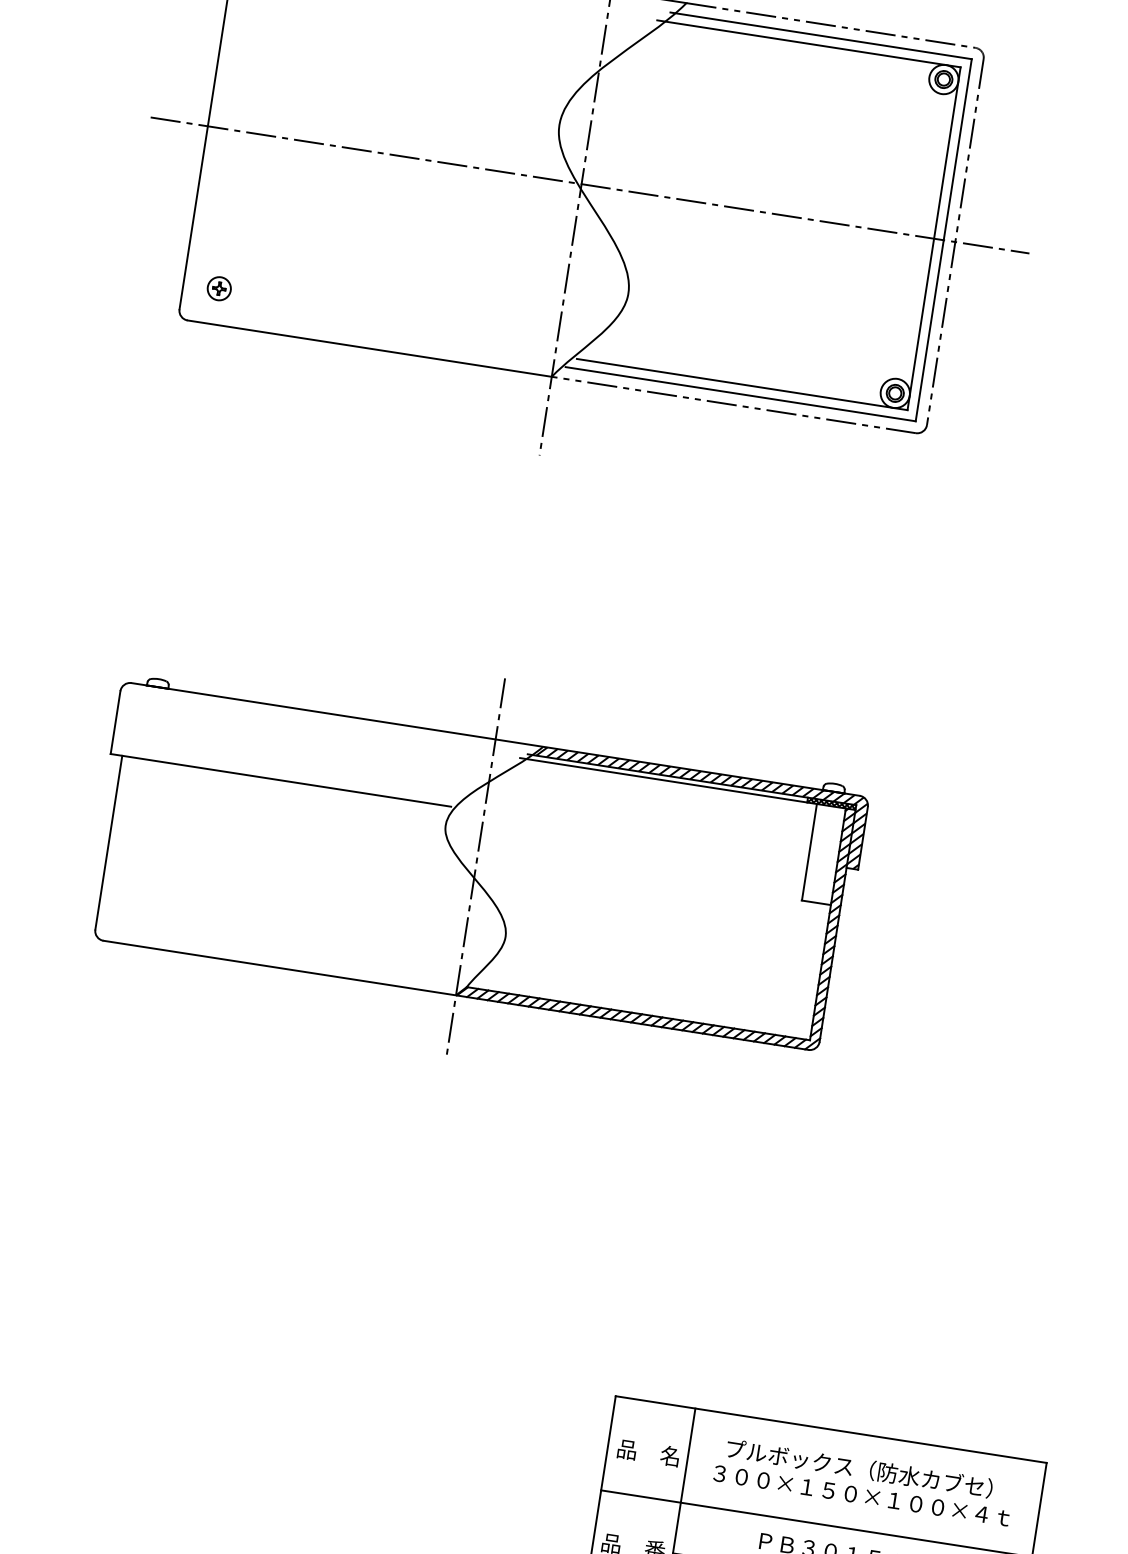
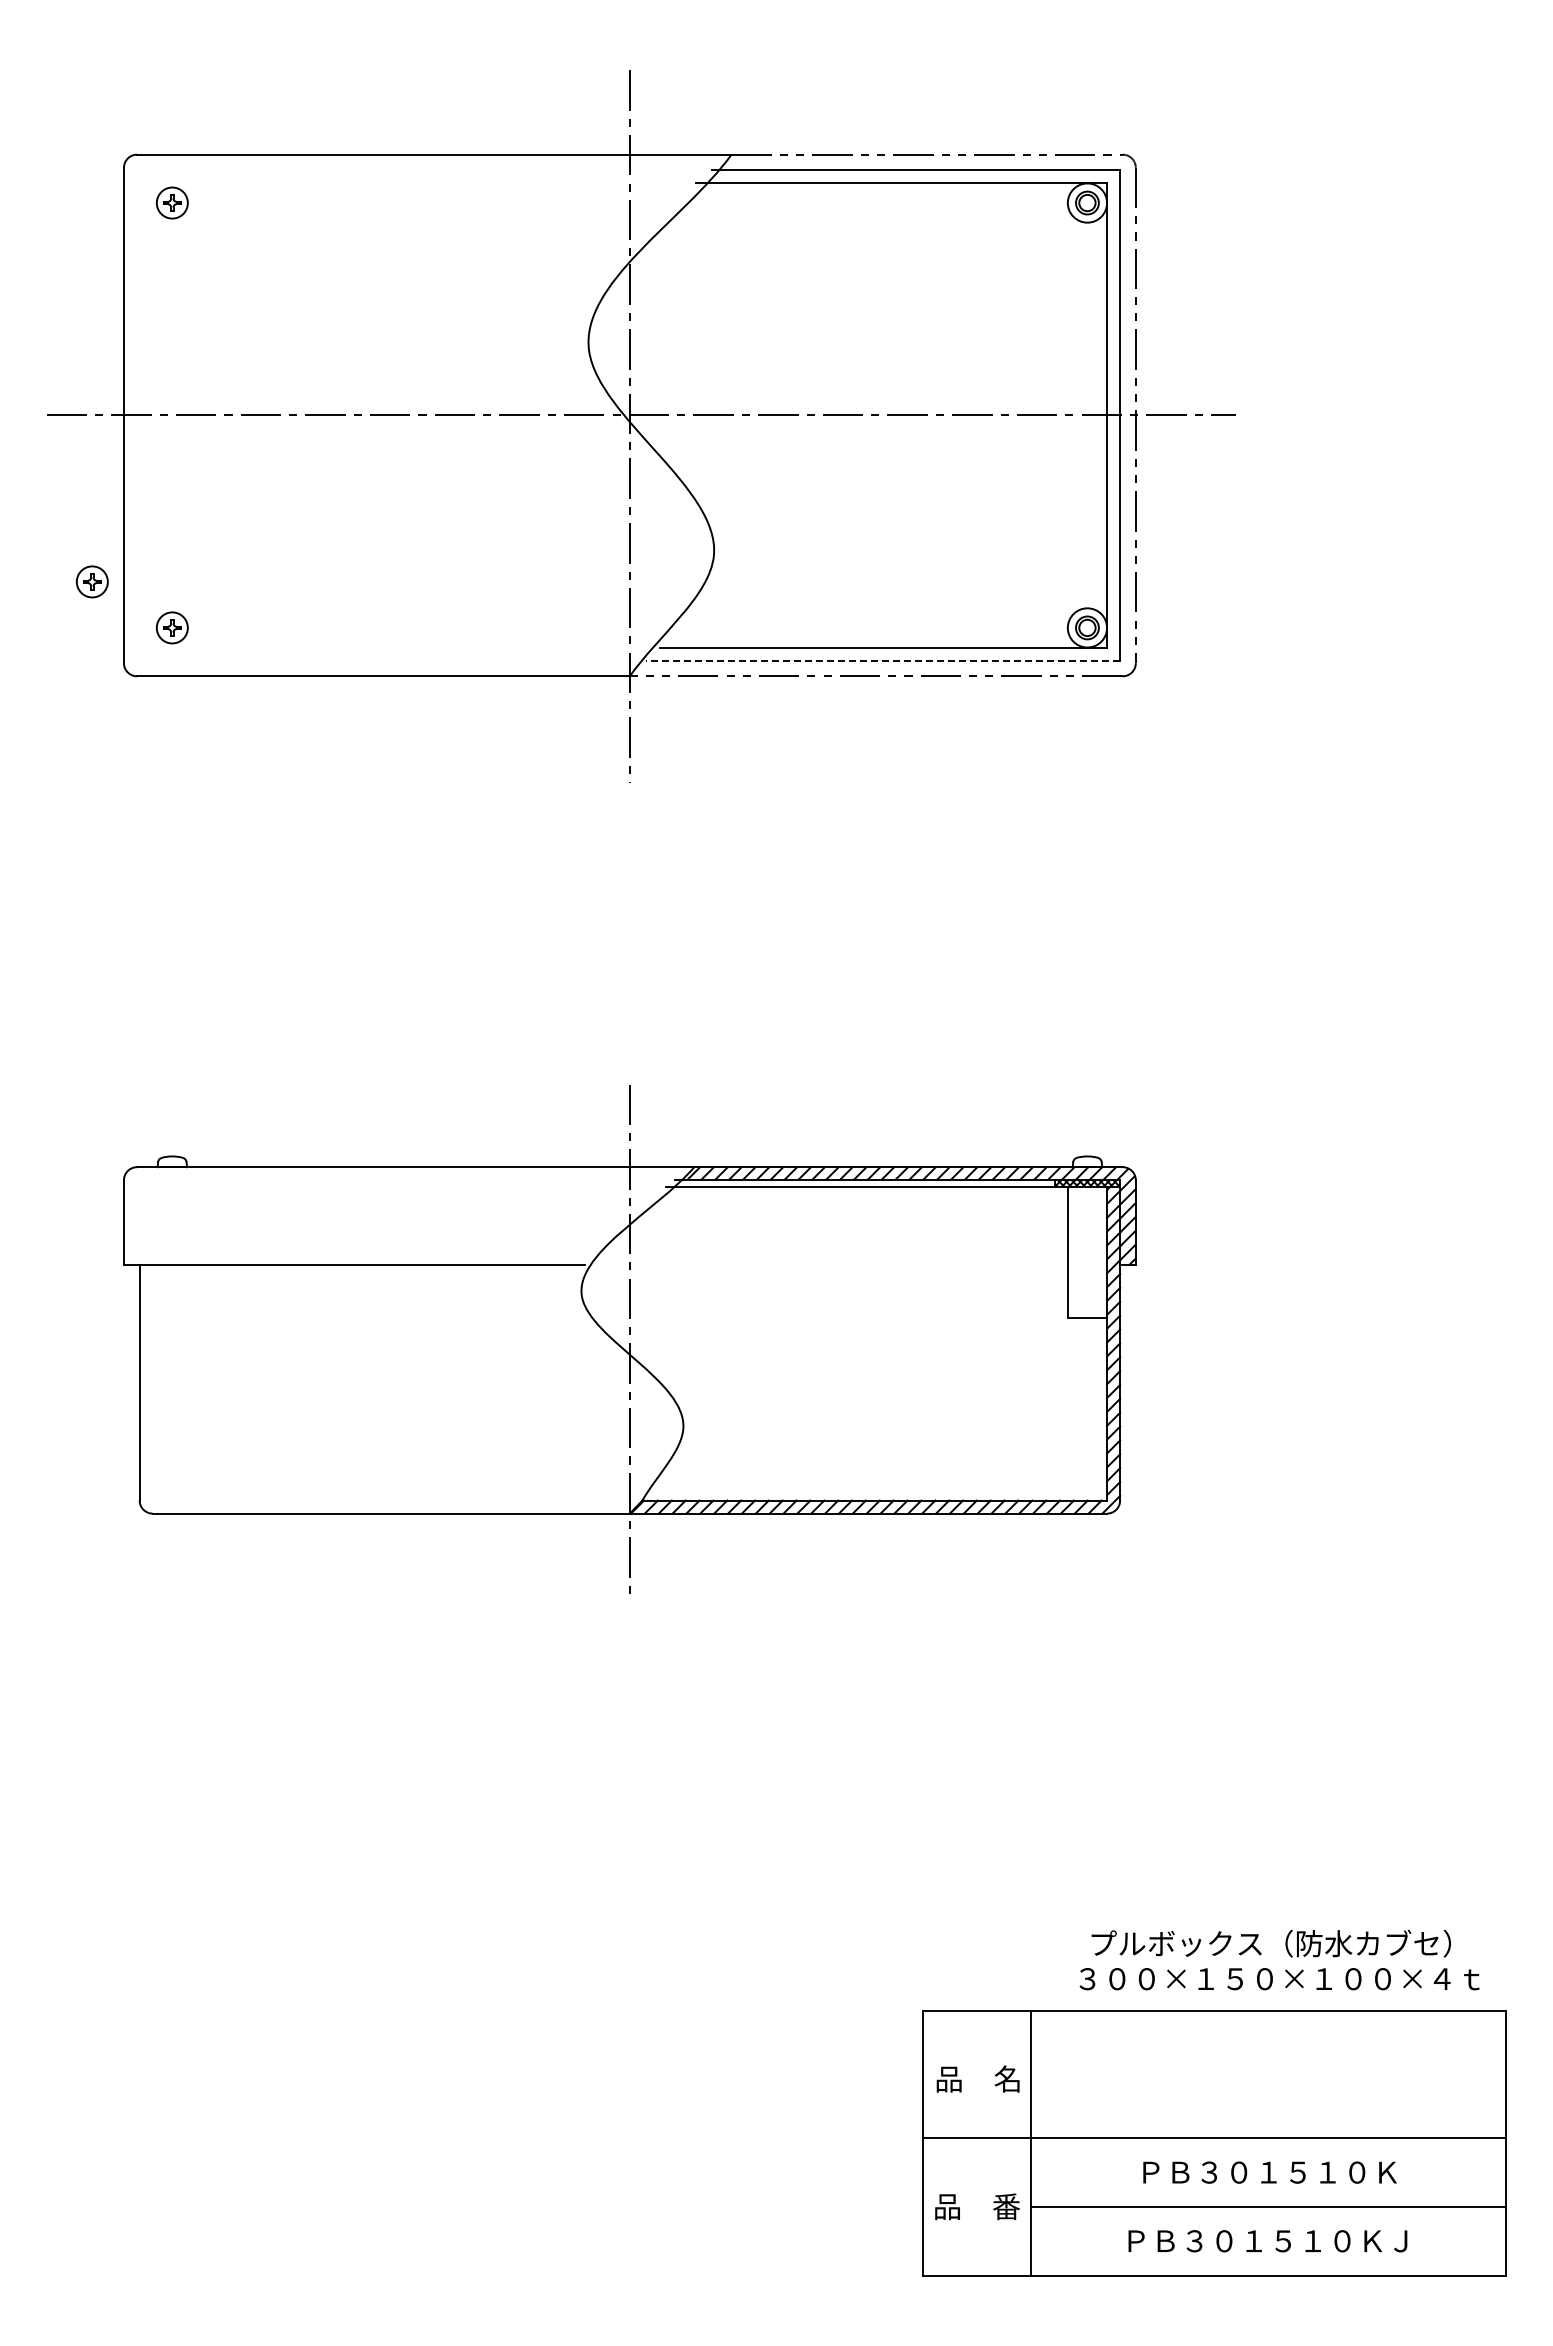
part: (165, 245) -> (92, 581), added
line: (740, 394) -> (883, 660), solid -> dashed
text: (863, 1481) -> (1279, 1959), moved

